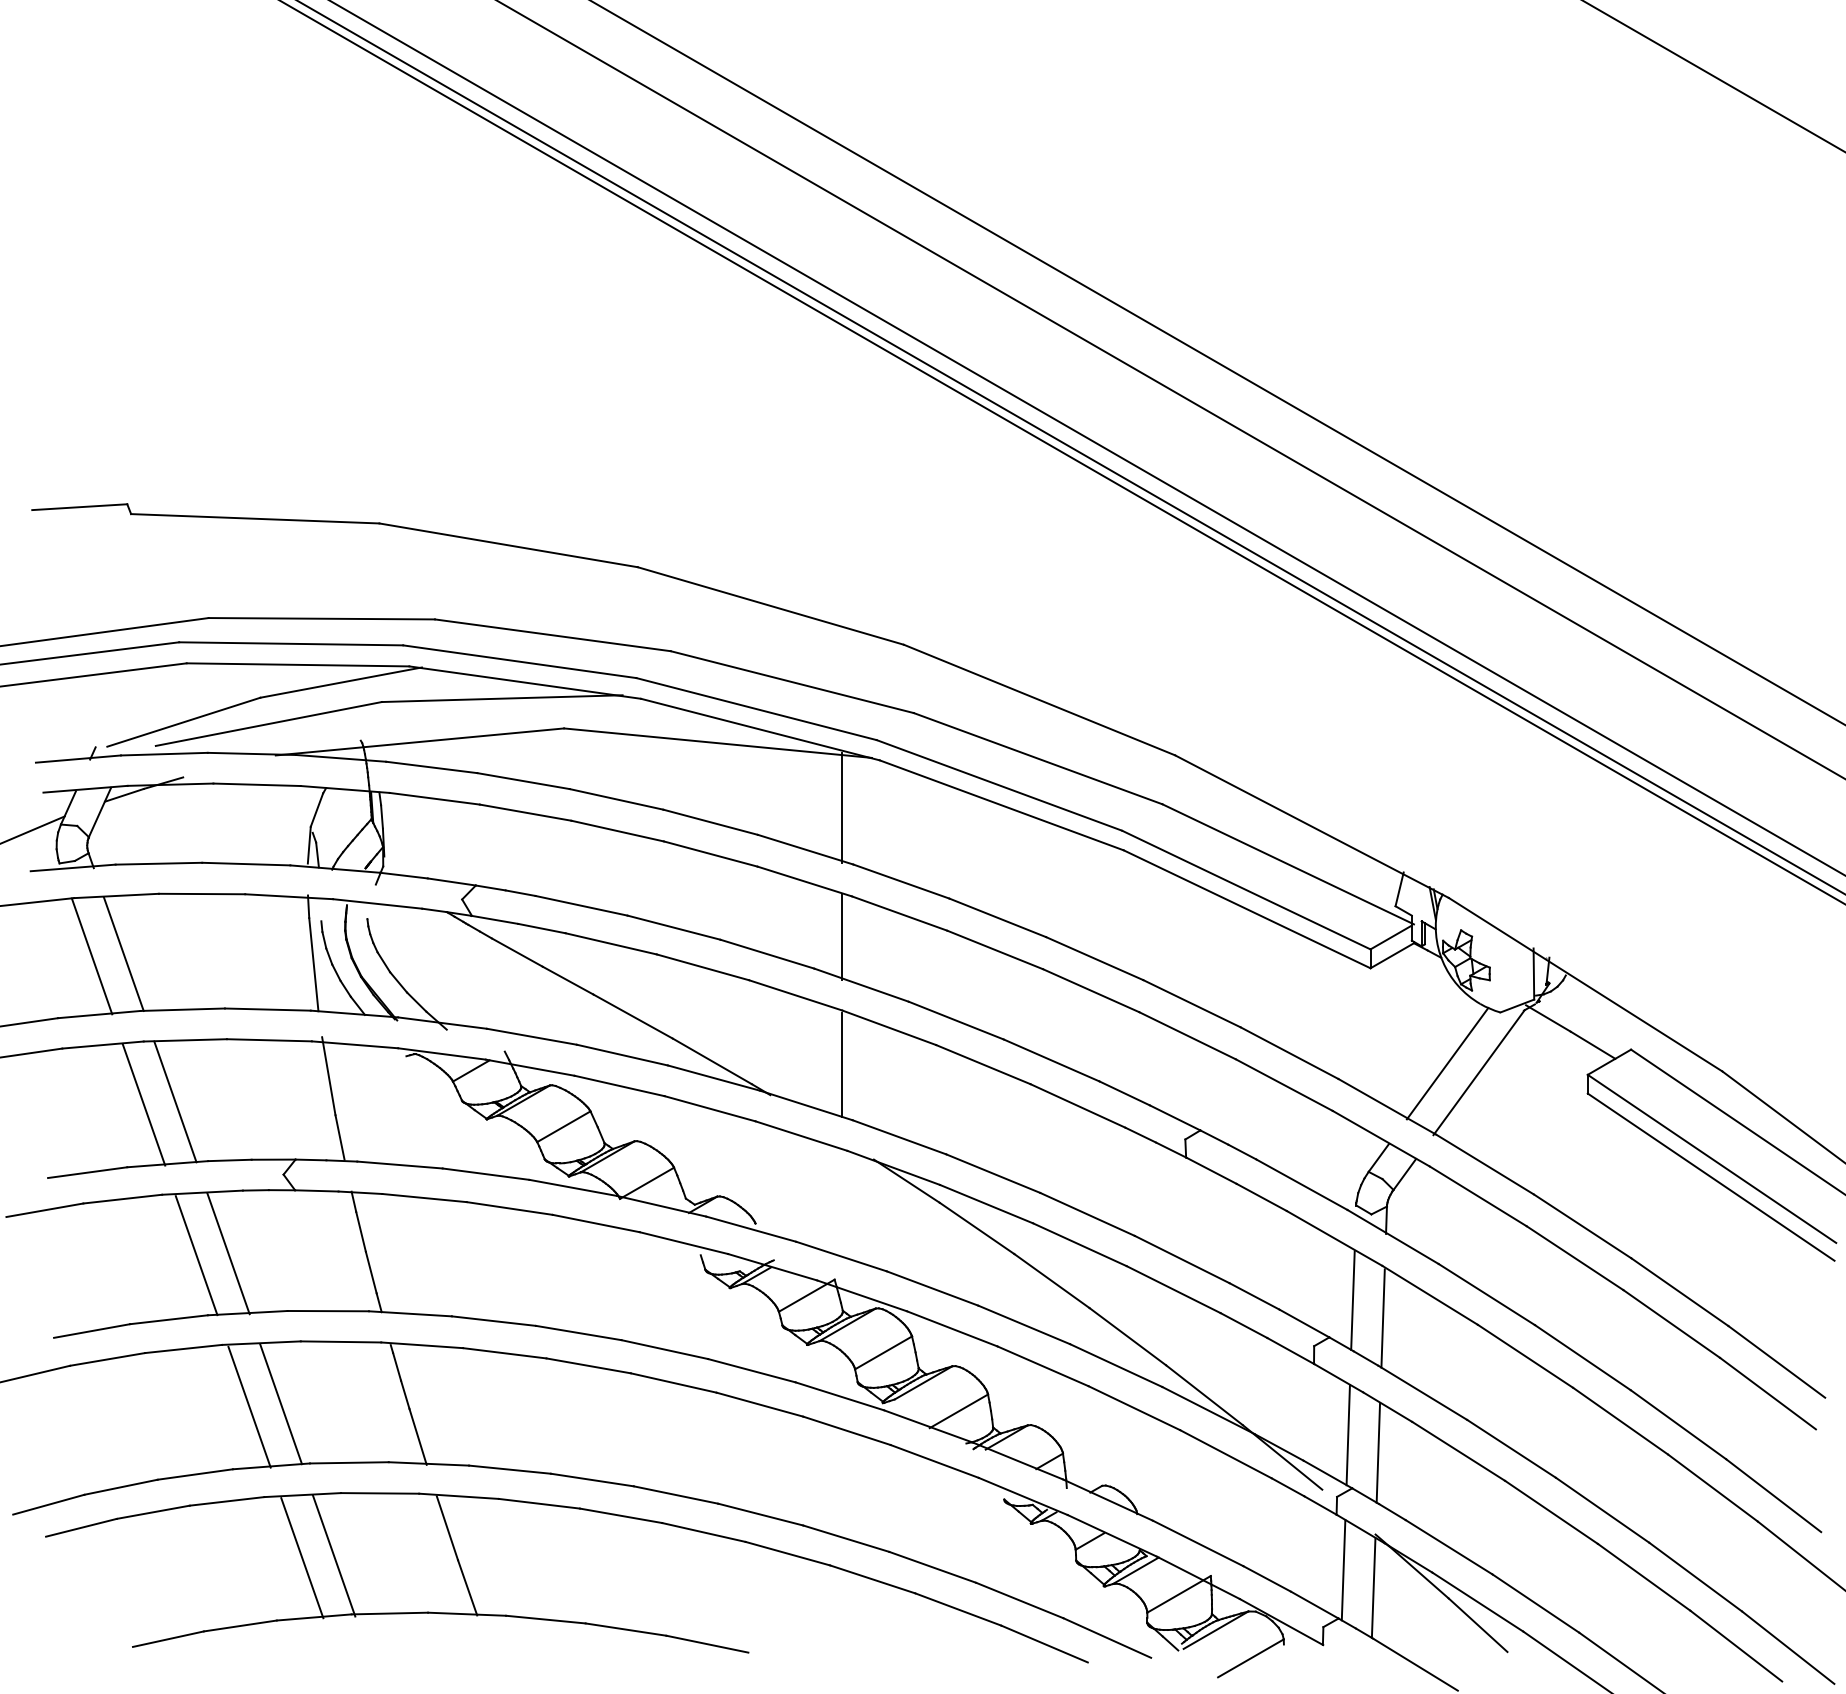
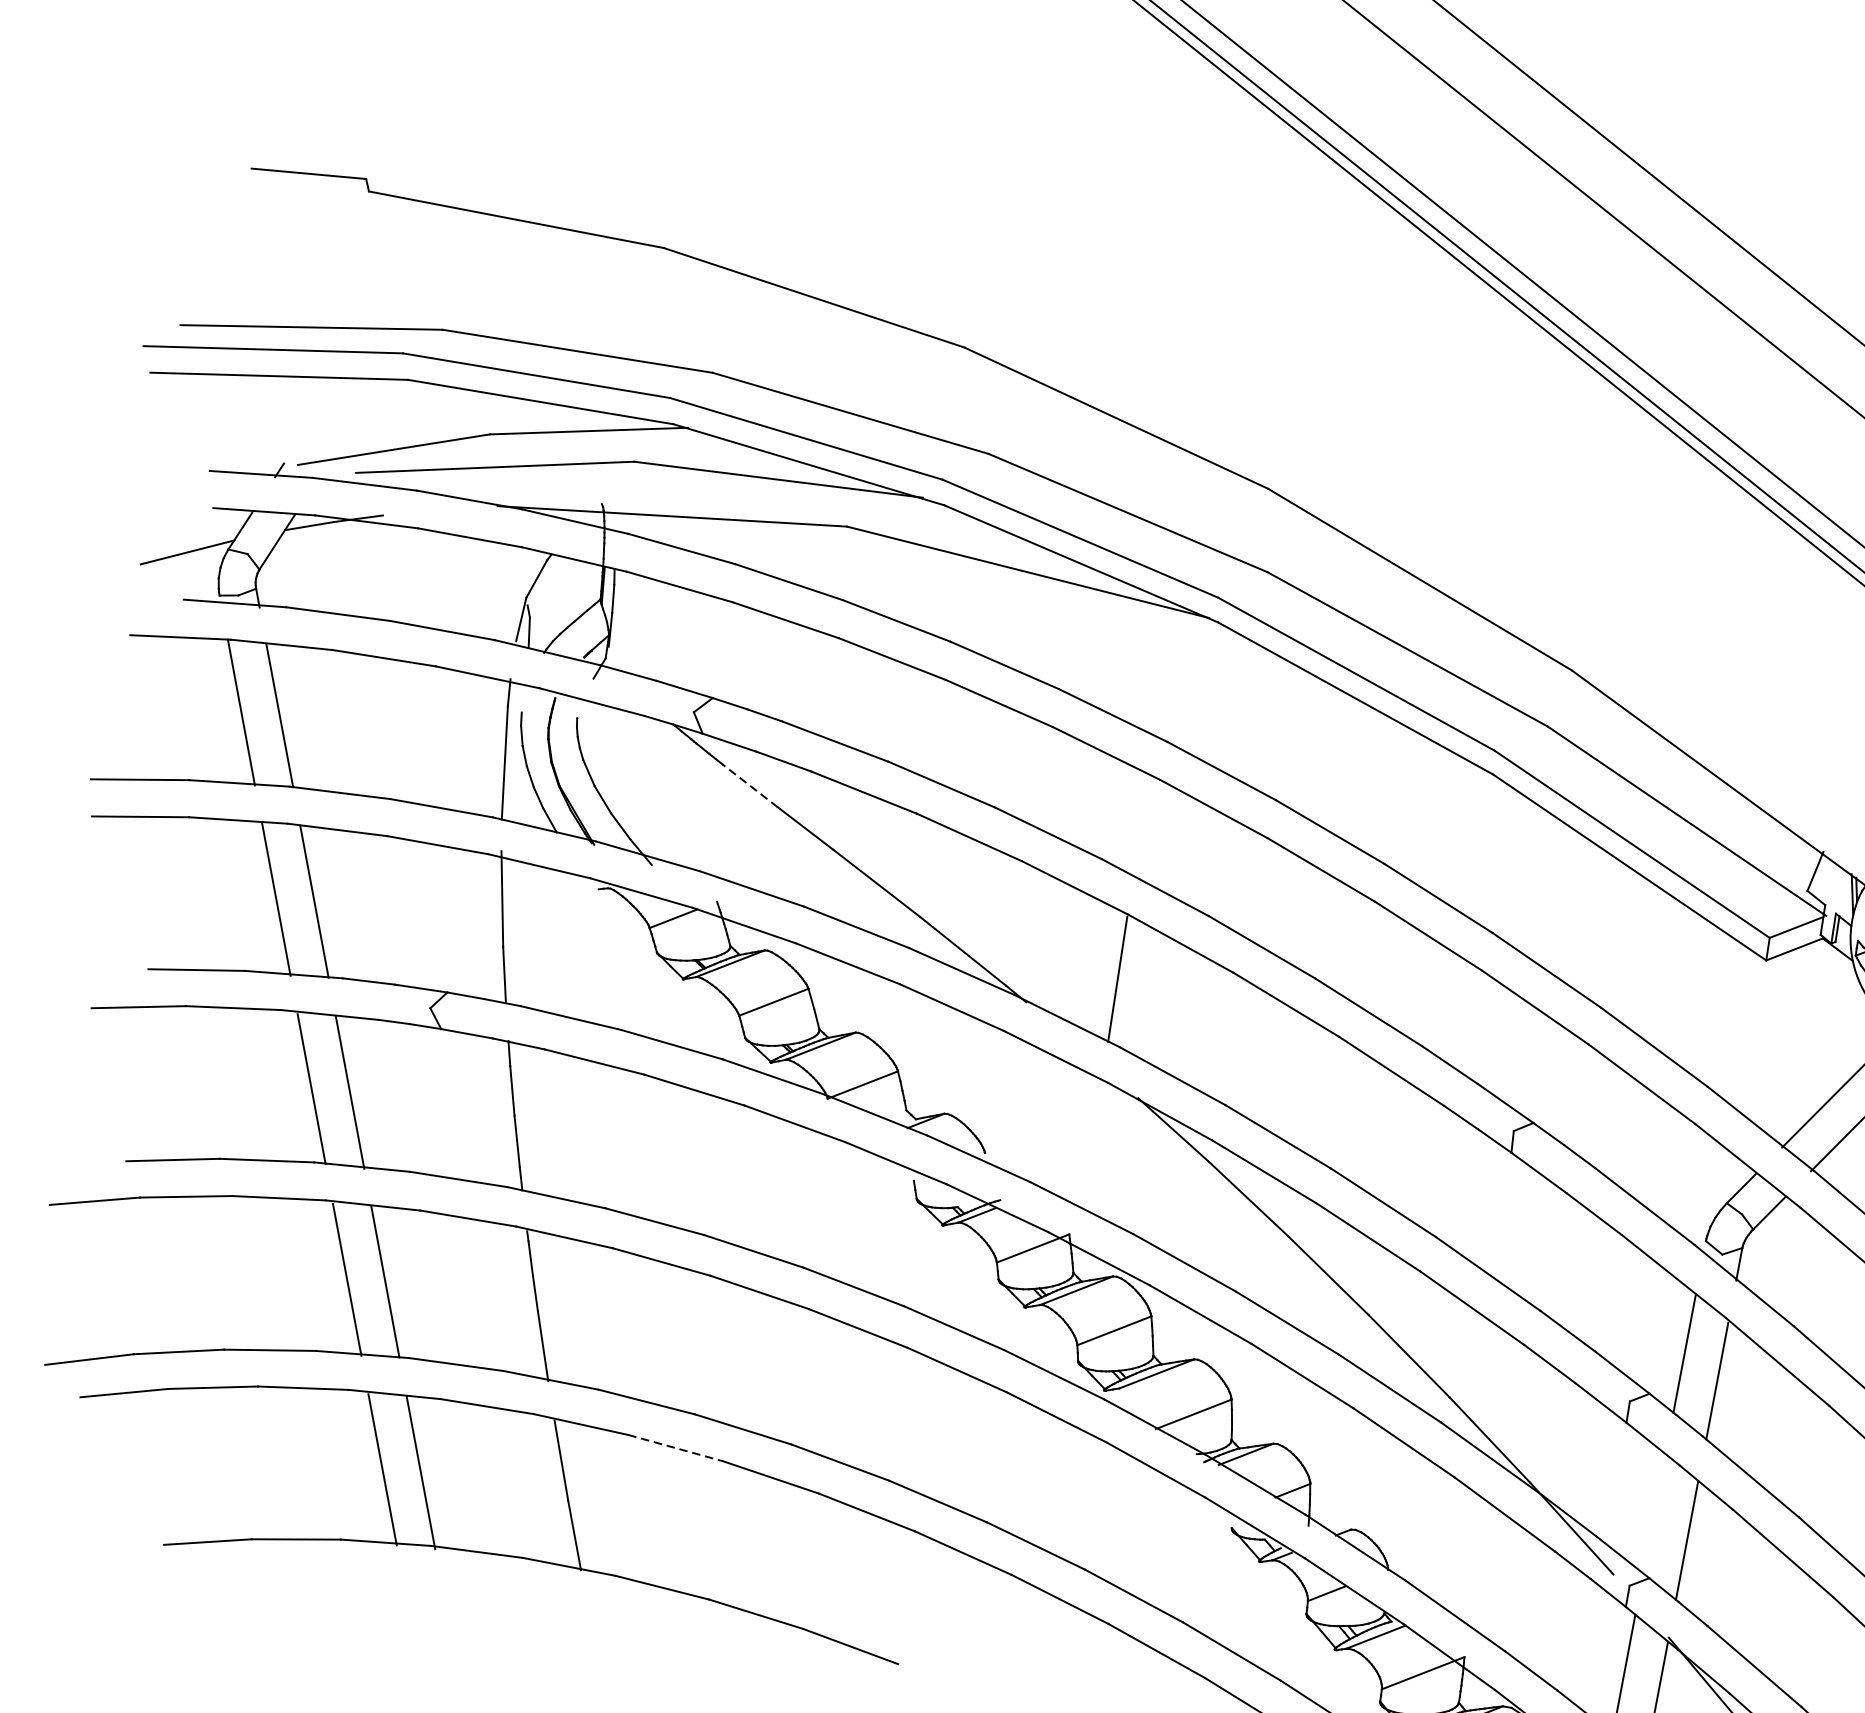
line: (842, 807) -> (1164, 671), removed
line: (842, 936) -> (1141, 825), removed
line: (516, 952) -> (749, 785), solid -> dashed
line: (1347, 1435) -> (1653, 1514), removed
line: (539, 1503) -> (675, 1447), solid -> dashed

